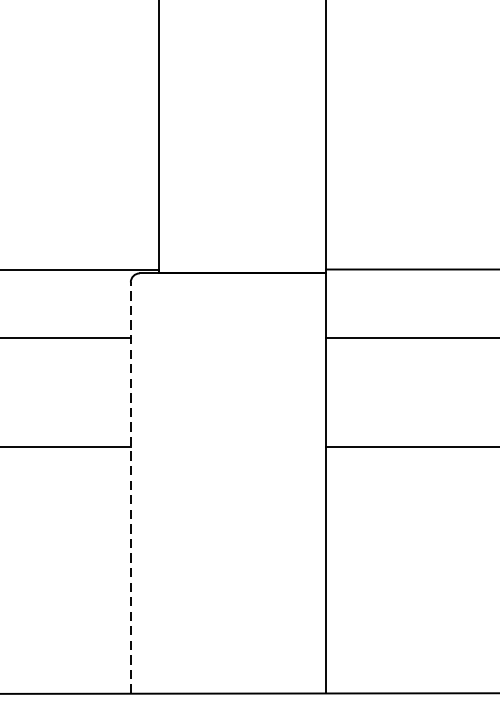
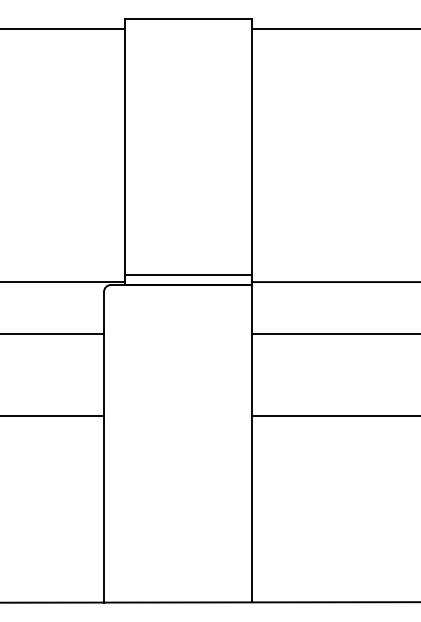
line: (242, 260) -> (188, 275), added
line: (131, 487) -> (104, 446), dashed -> solid

